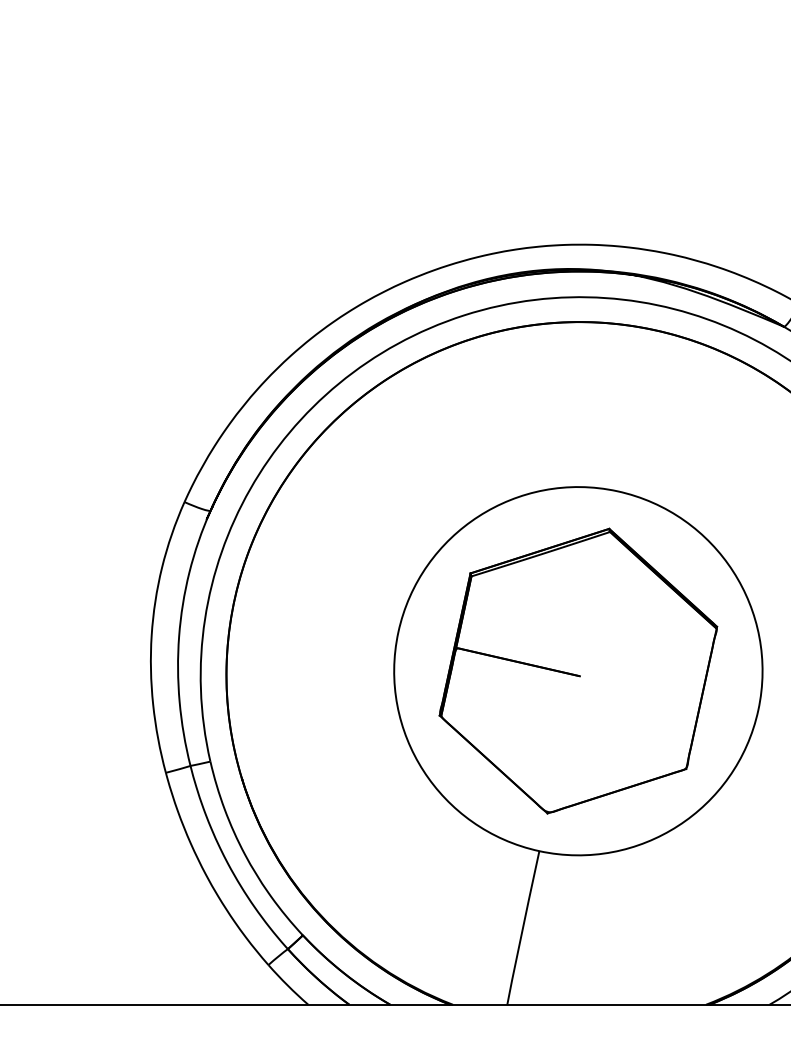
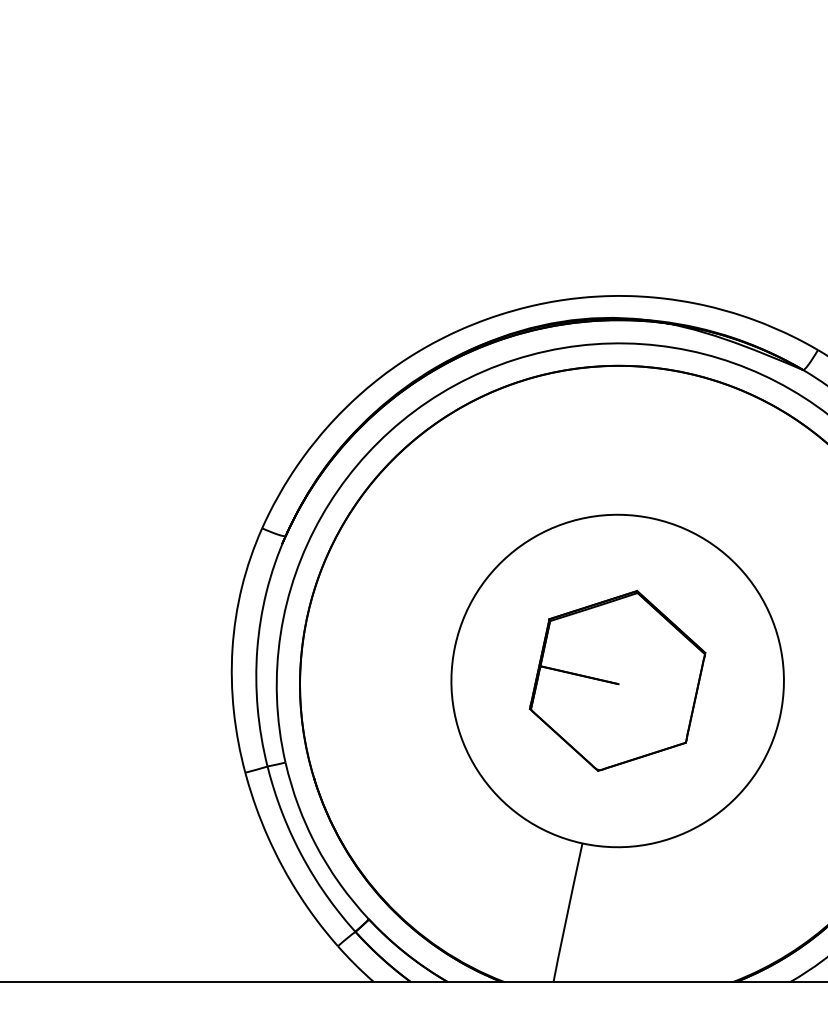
part: (578, 670) -> (617, 680), size x0.7

